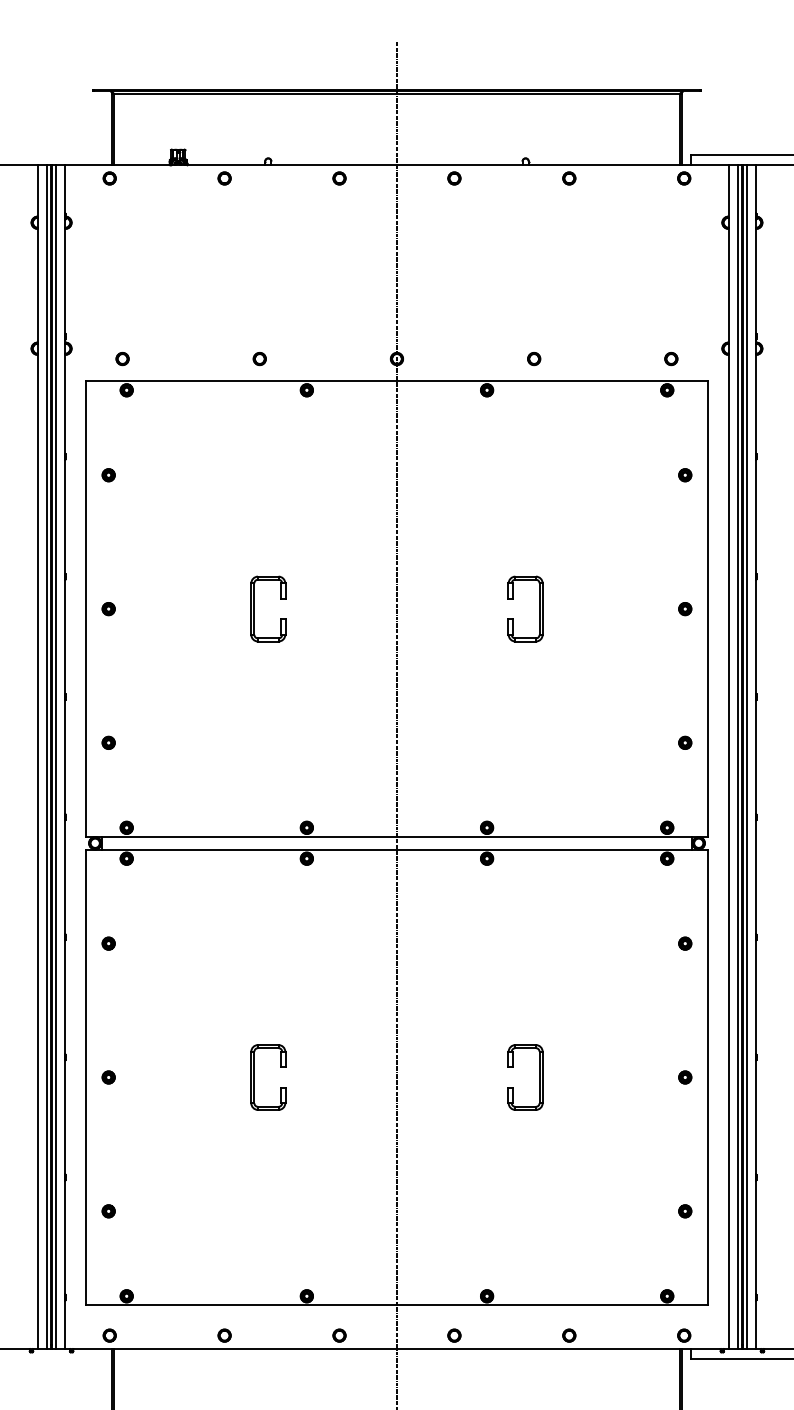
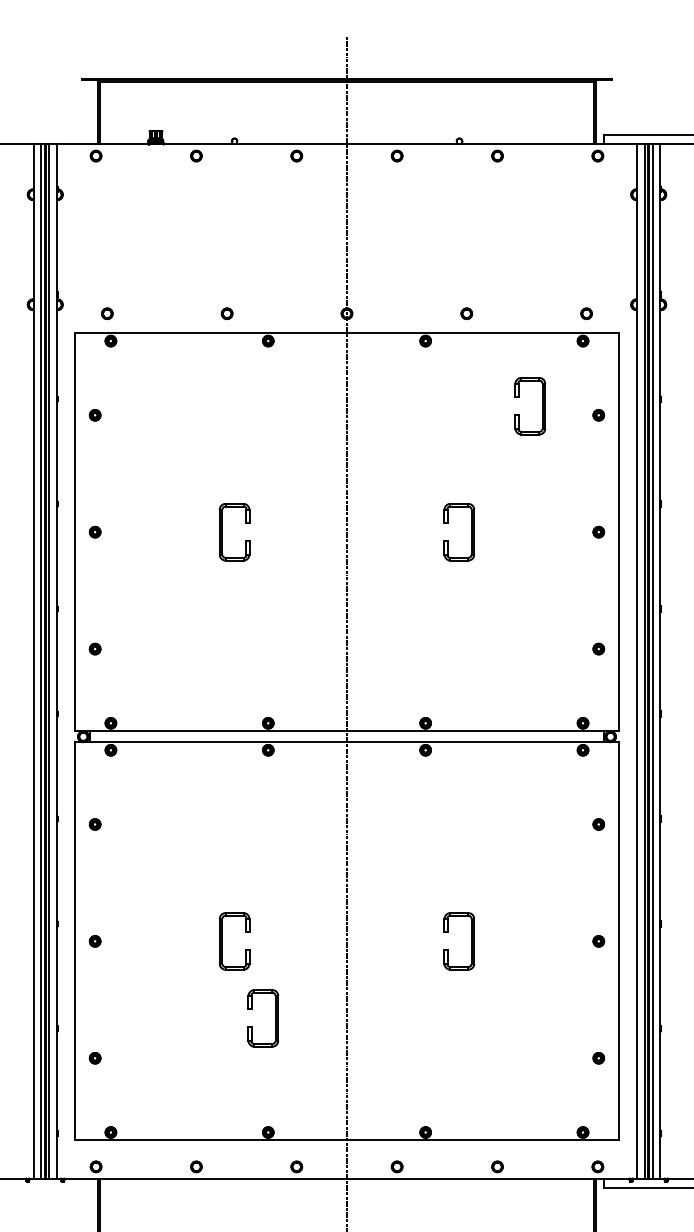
part: (620, 465) -> (542, 406), added
part: (315, 1165) -> (275, 1018), added

